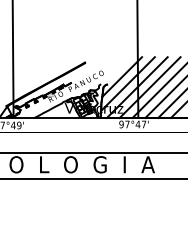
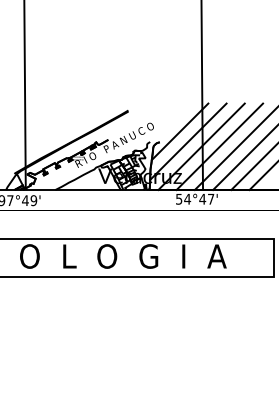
text: (124, 123) -> (183, 198), 97°47' -> 54°47'

